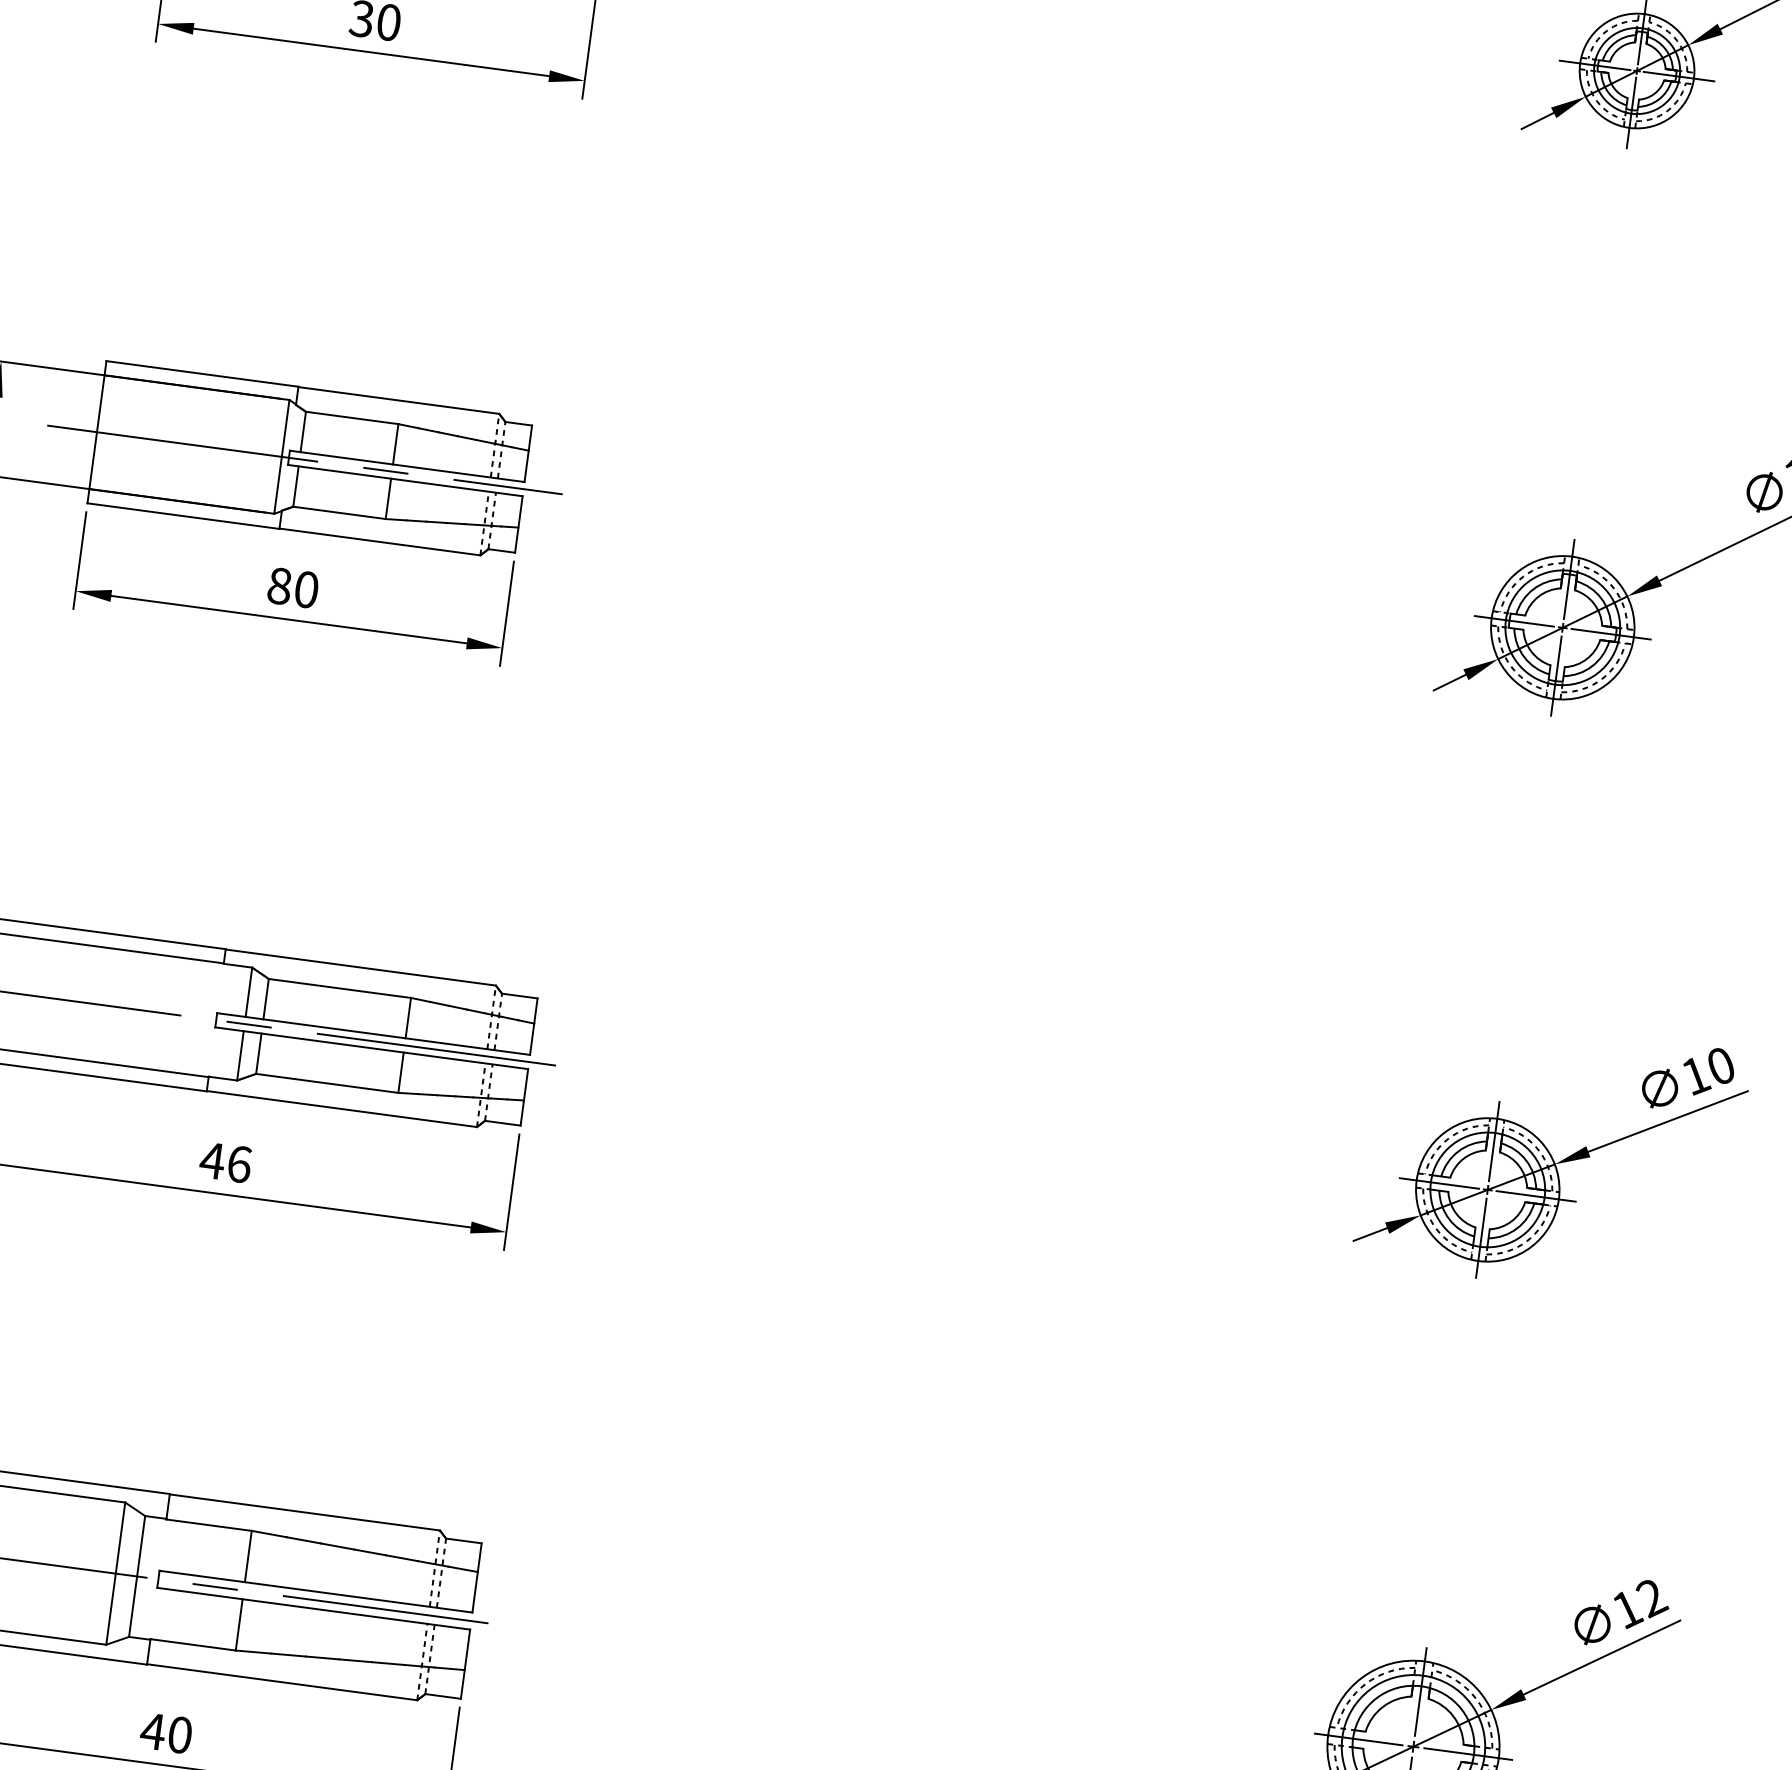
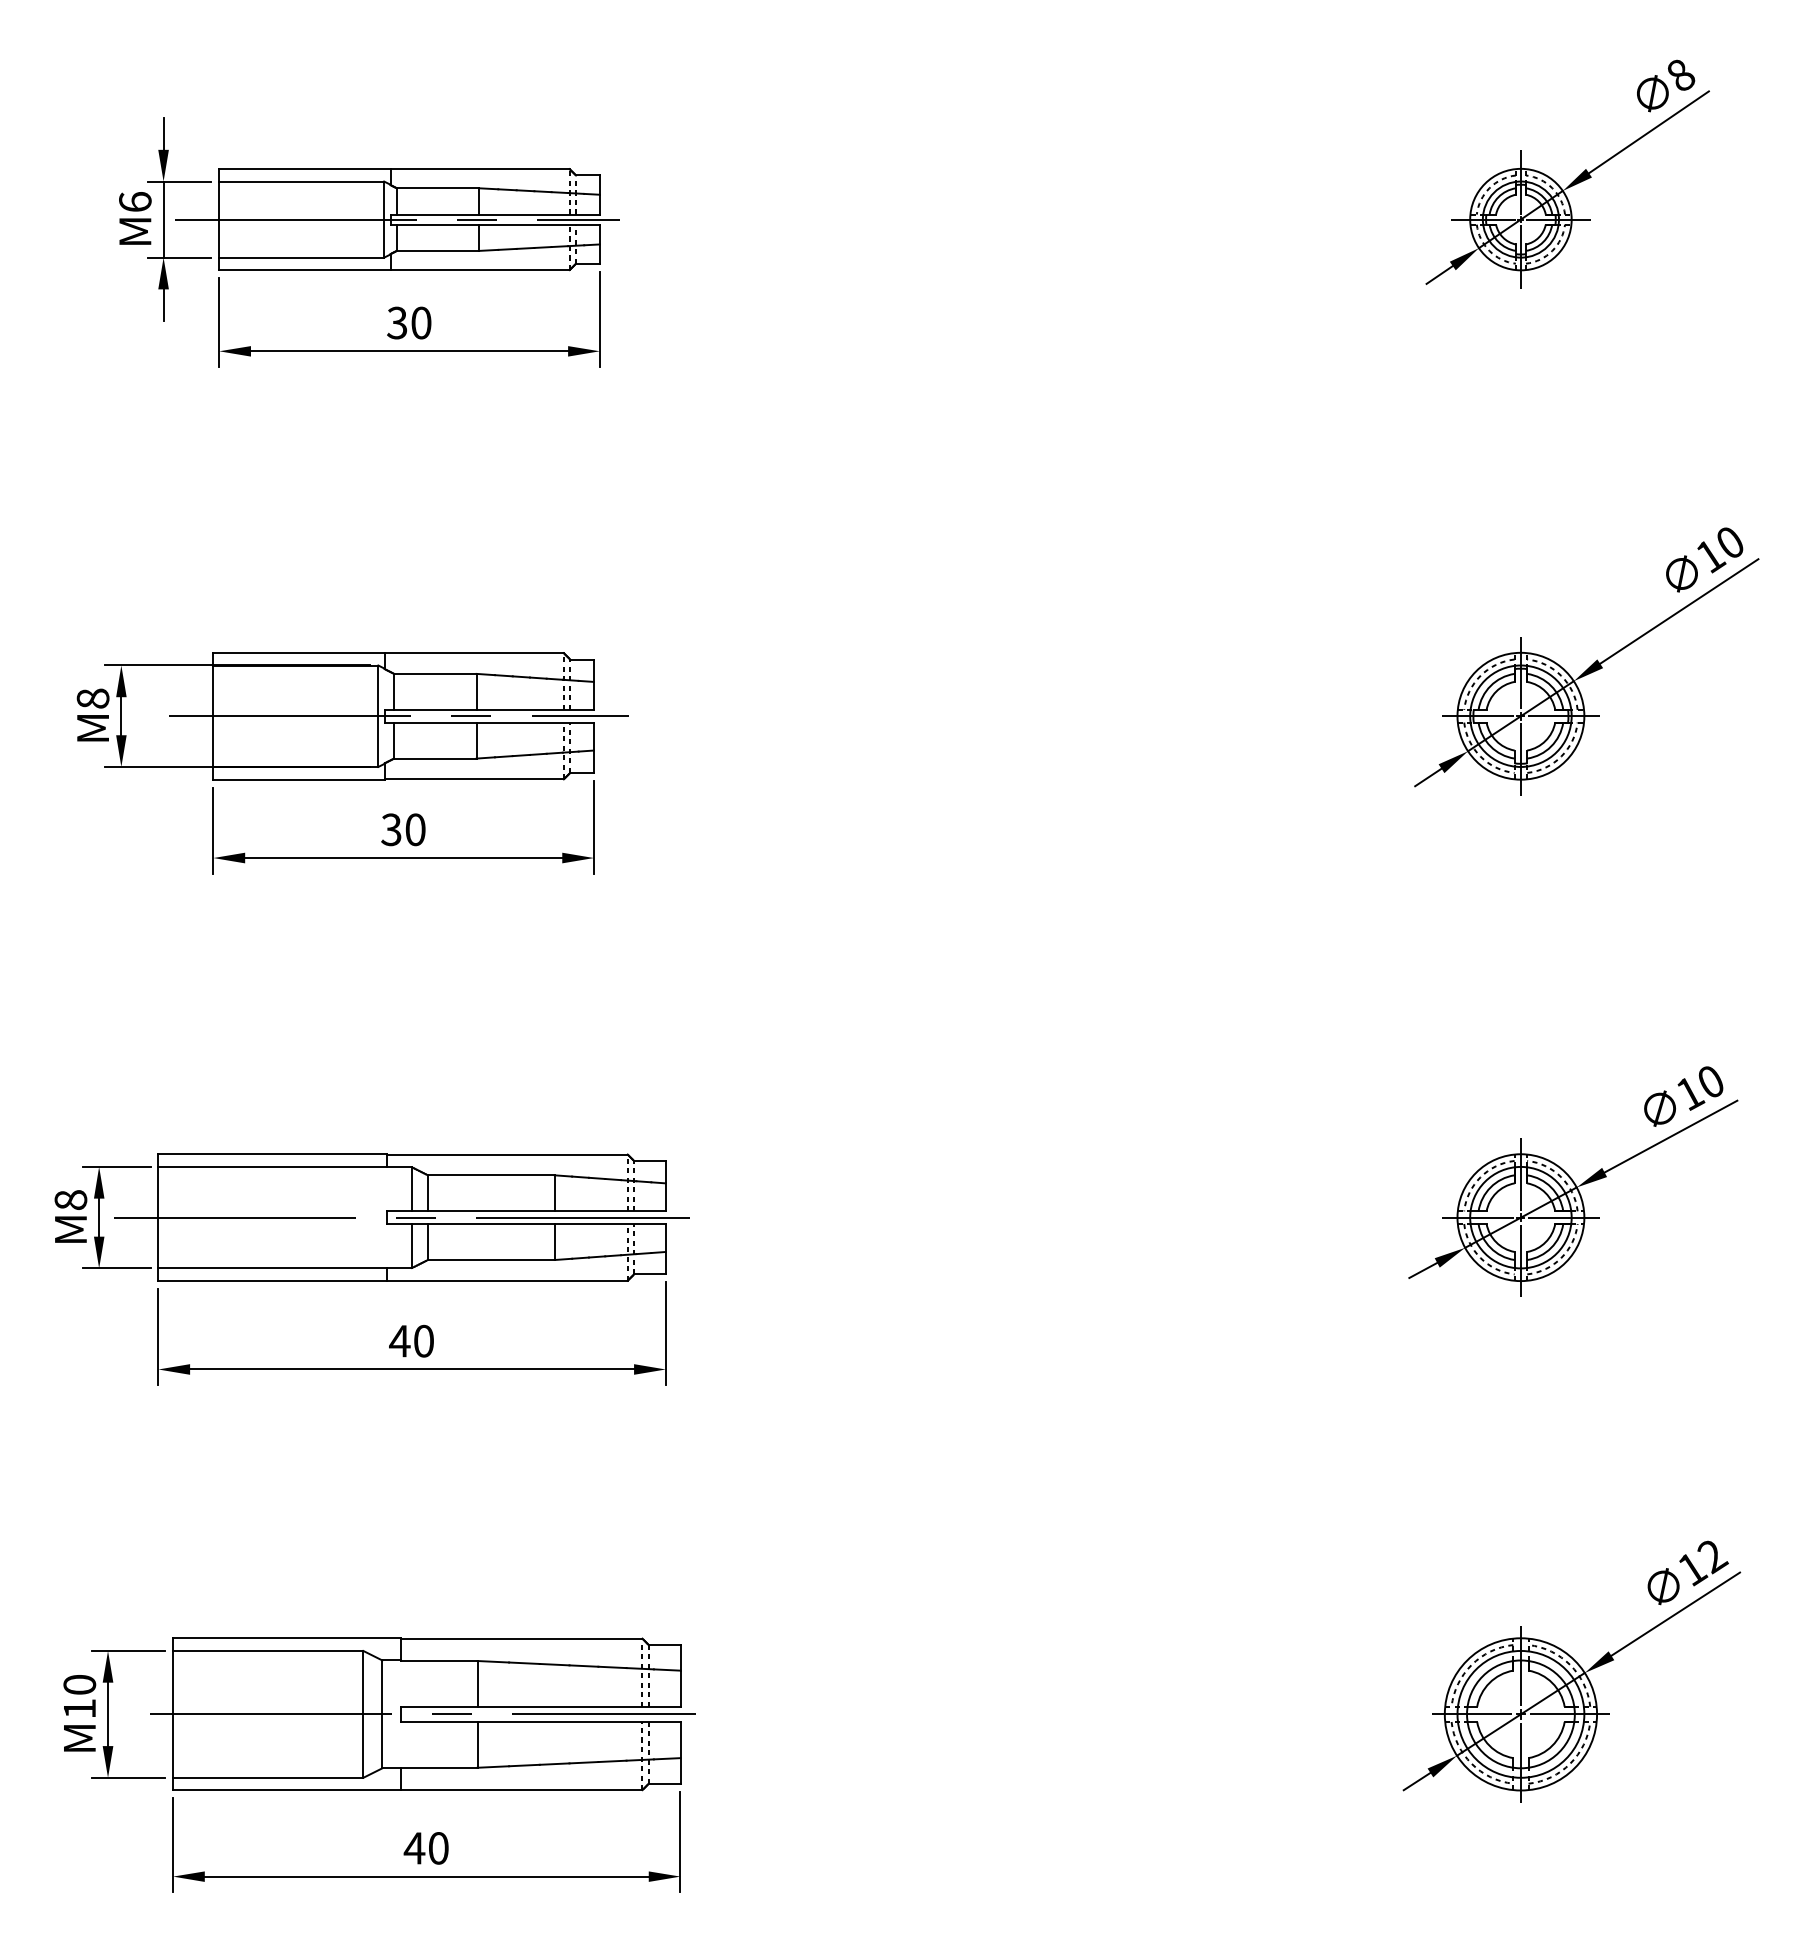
text: (279, 585) -> (391, 829), 80 -> 30
text: (240, 1163) -> (424, 1340), 46 -> 40

